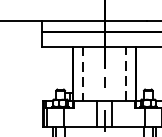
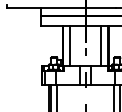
line: (83, 74) -> (70, 46), dashed -> solid
line: (126, 74) -> (101, 46), dashed -> solid

